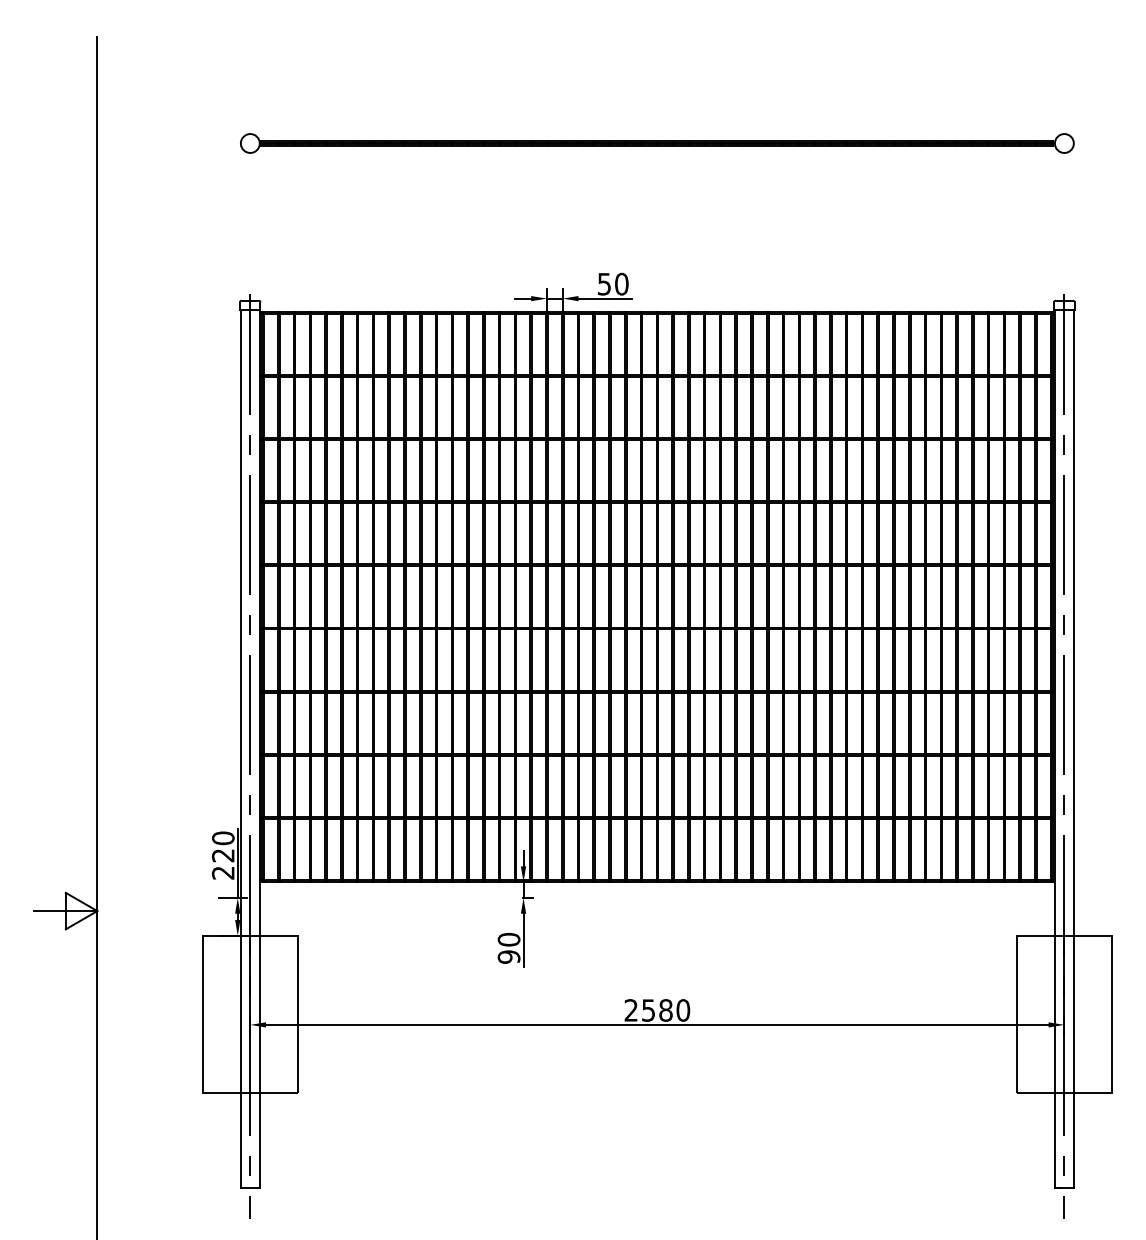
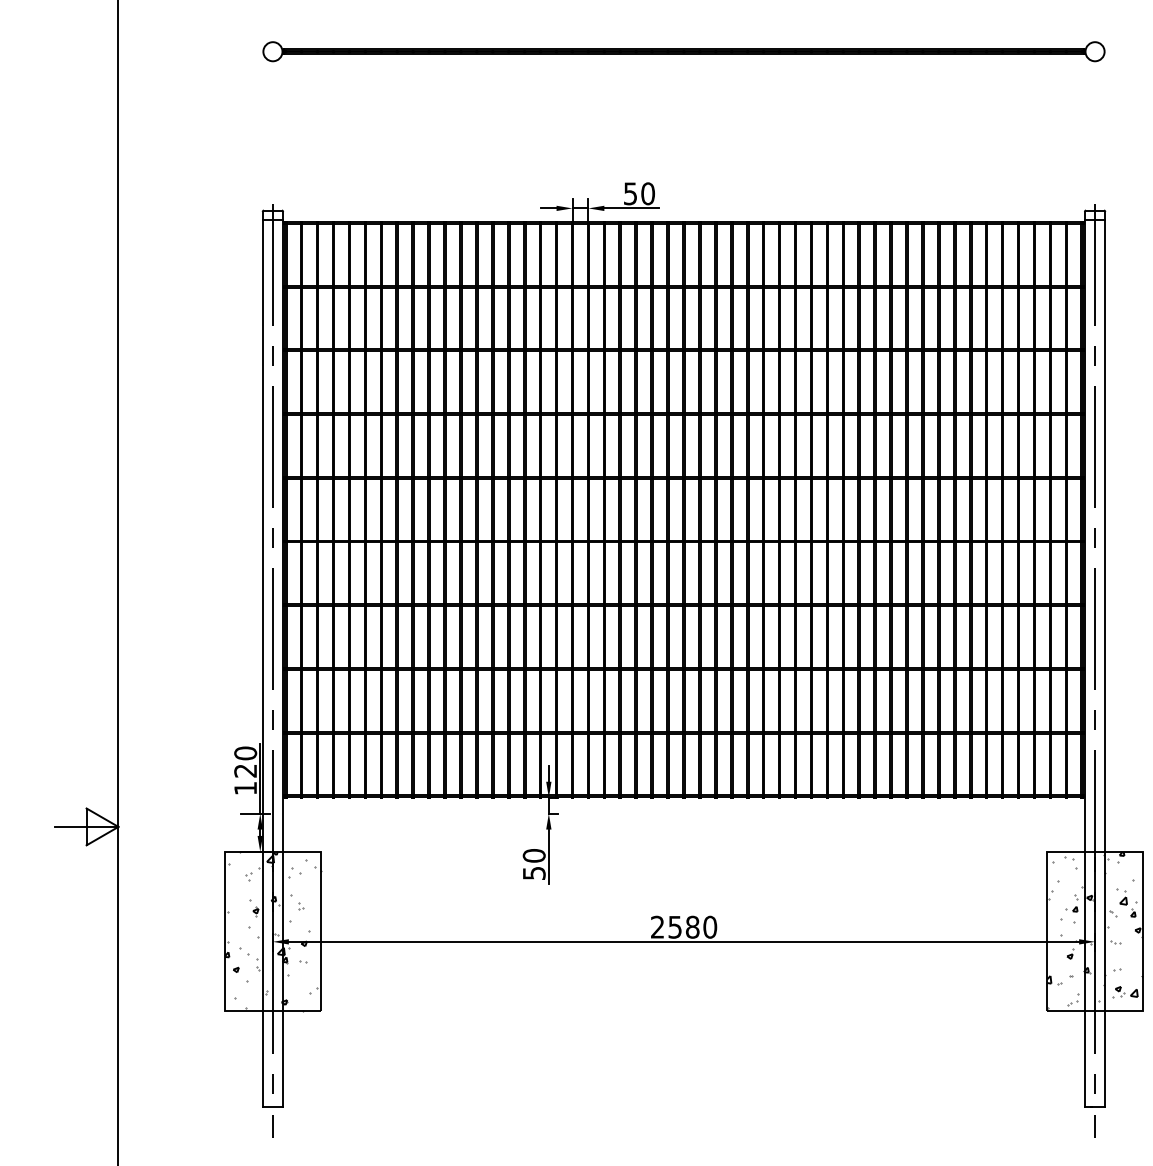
text: (223, 872) -> (245, 787), 220 -> 120
text: (508, 956) -> (533, 872), 90 -> 50
hatch: (1064, 1012) -> (1095, 929), added
hatch: (250, 1014) -> (273, 931), added

